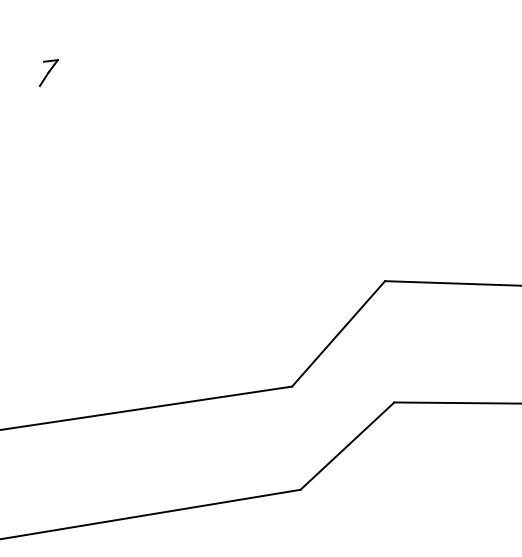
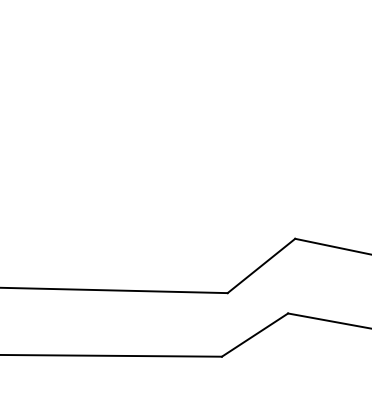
part: (48, 72) -> (112, 76), removed

